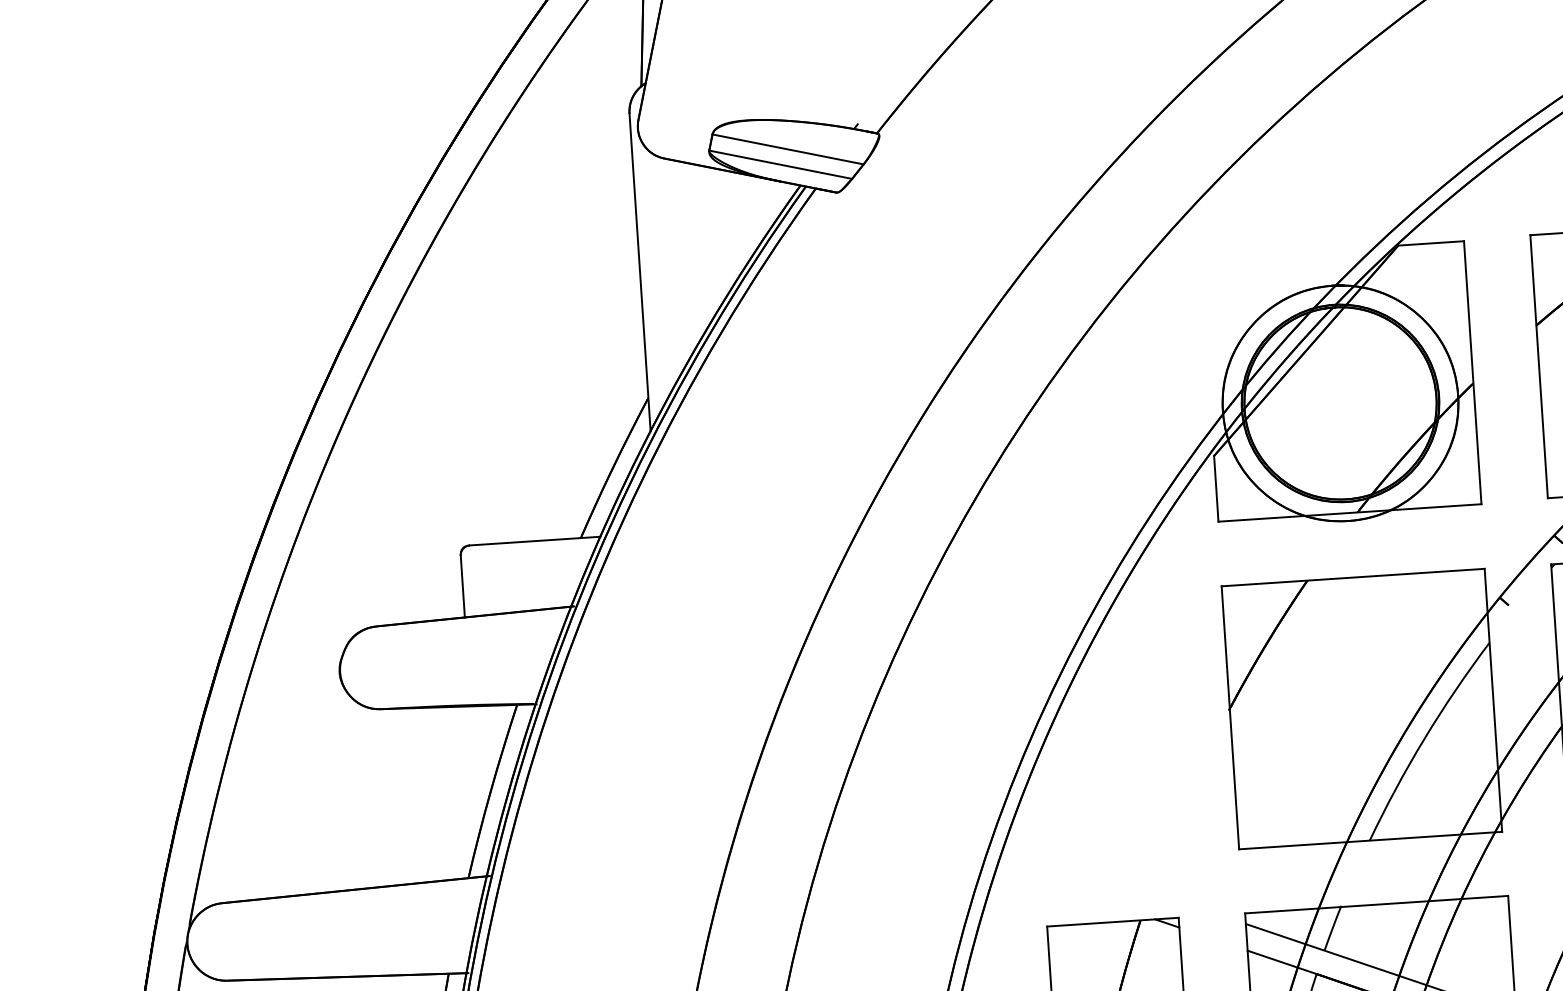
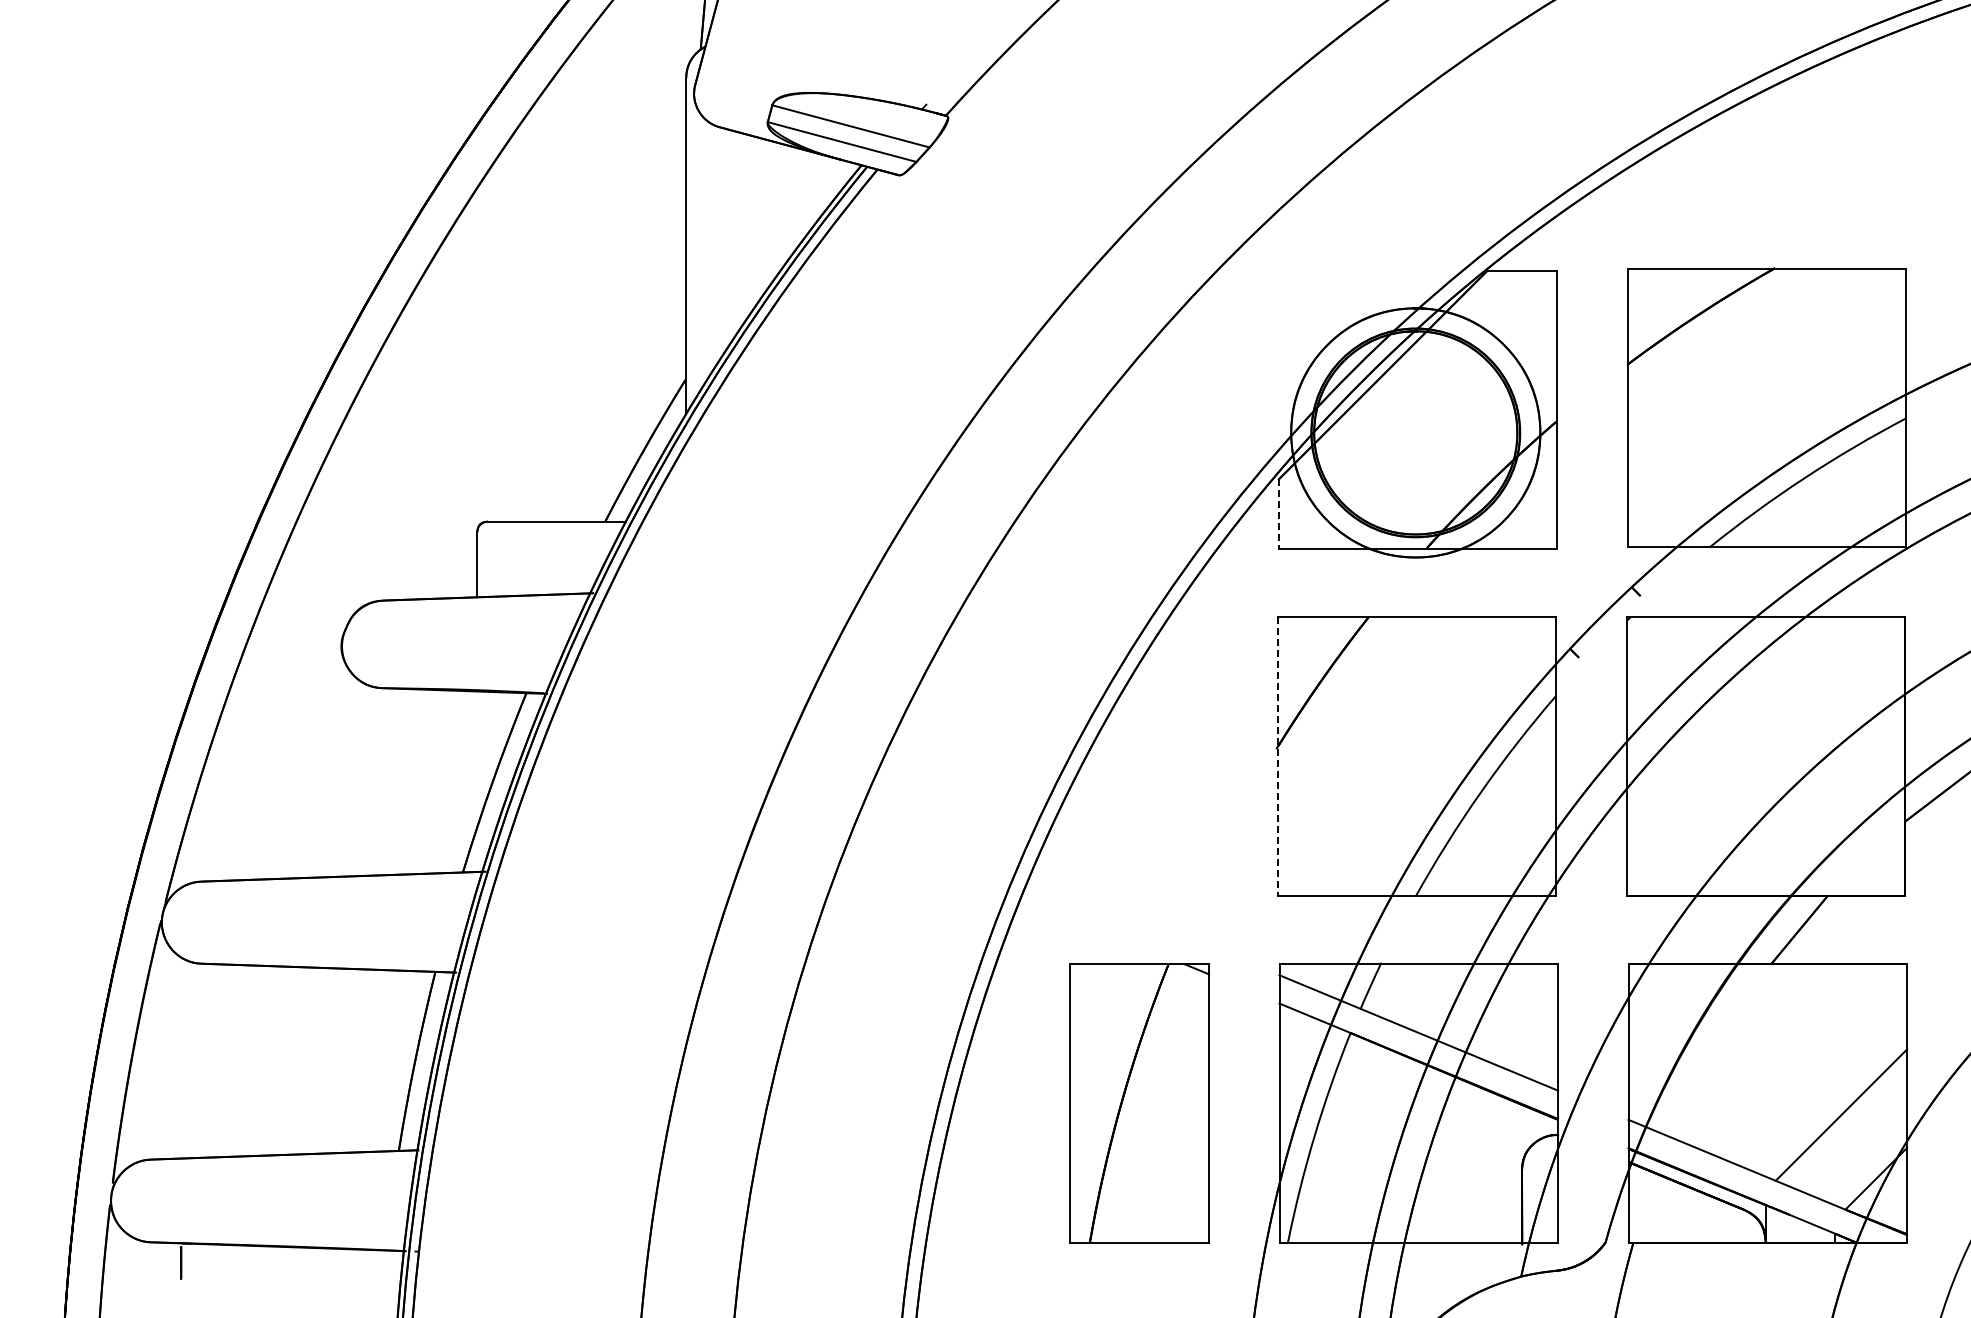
line: (1216, 489) -> (1278, 514), solid -> dashed
line: (1230, 718) -> (1277, 757), solid -> dashed

